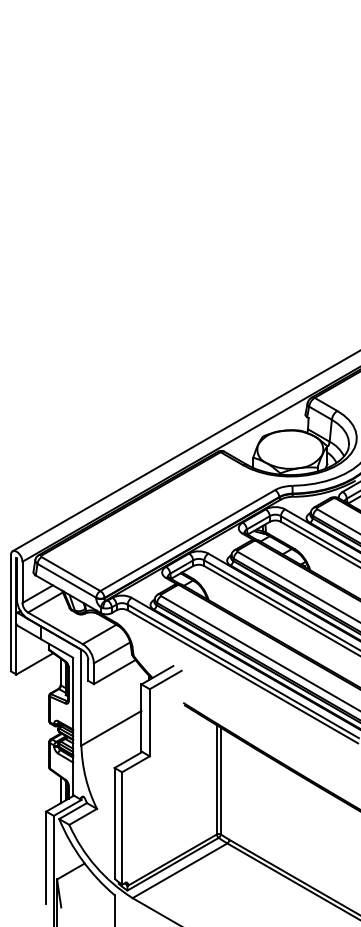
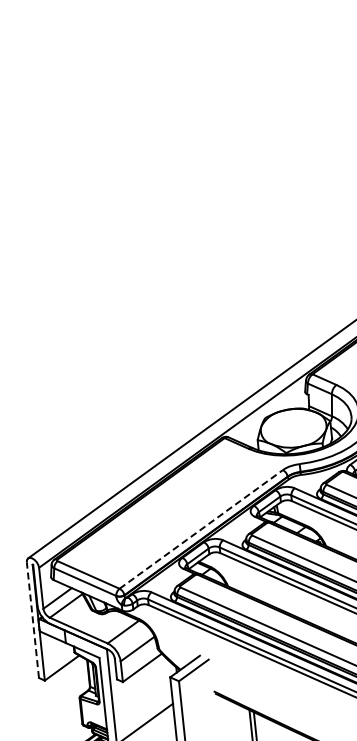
line: (187, 540) -> (200, 529), solid -> dashed
line: (10, 612) -> (32, 619), solid -> dashed

